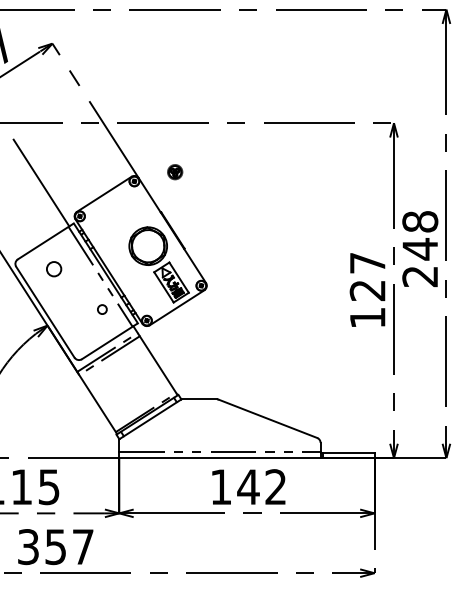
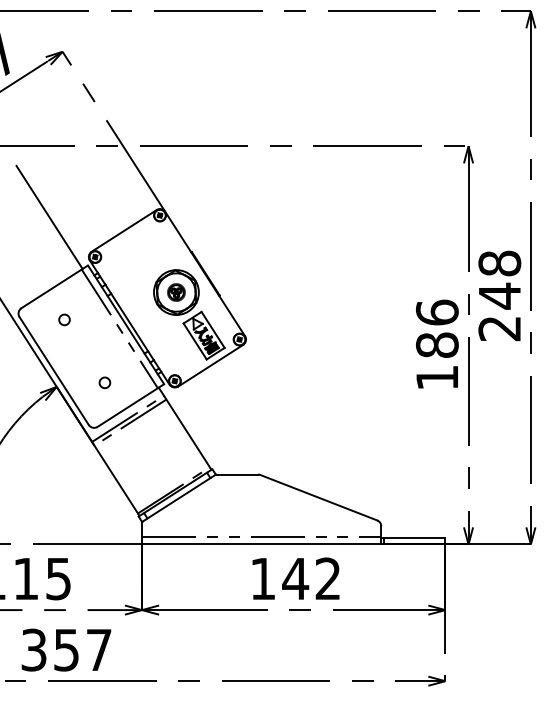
part: (175, 172) -> (176, 292), moved
circle: (54, 268) -> (64, 319), size x0.62
text: (367, 276) -> (437, 328), 127 -> 186
circle: (102, 309) -> (104, 382), moved

